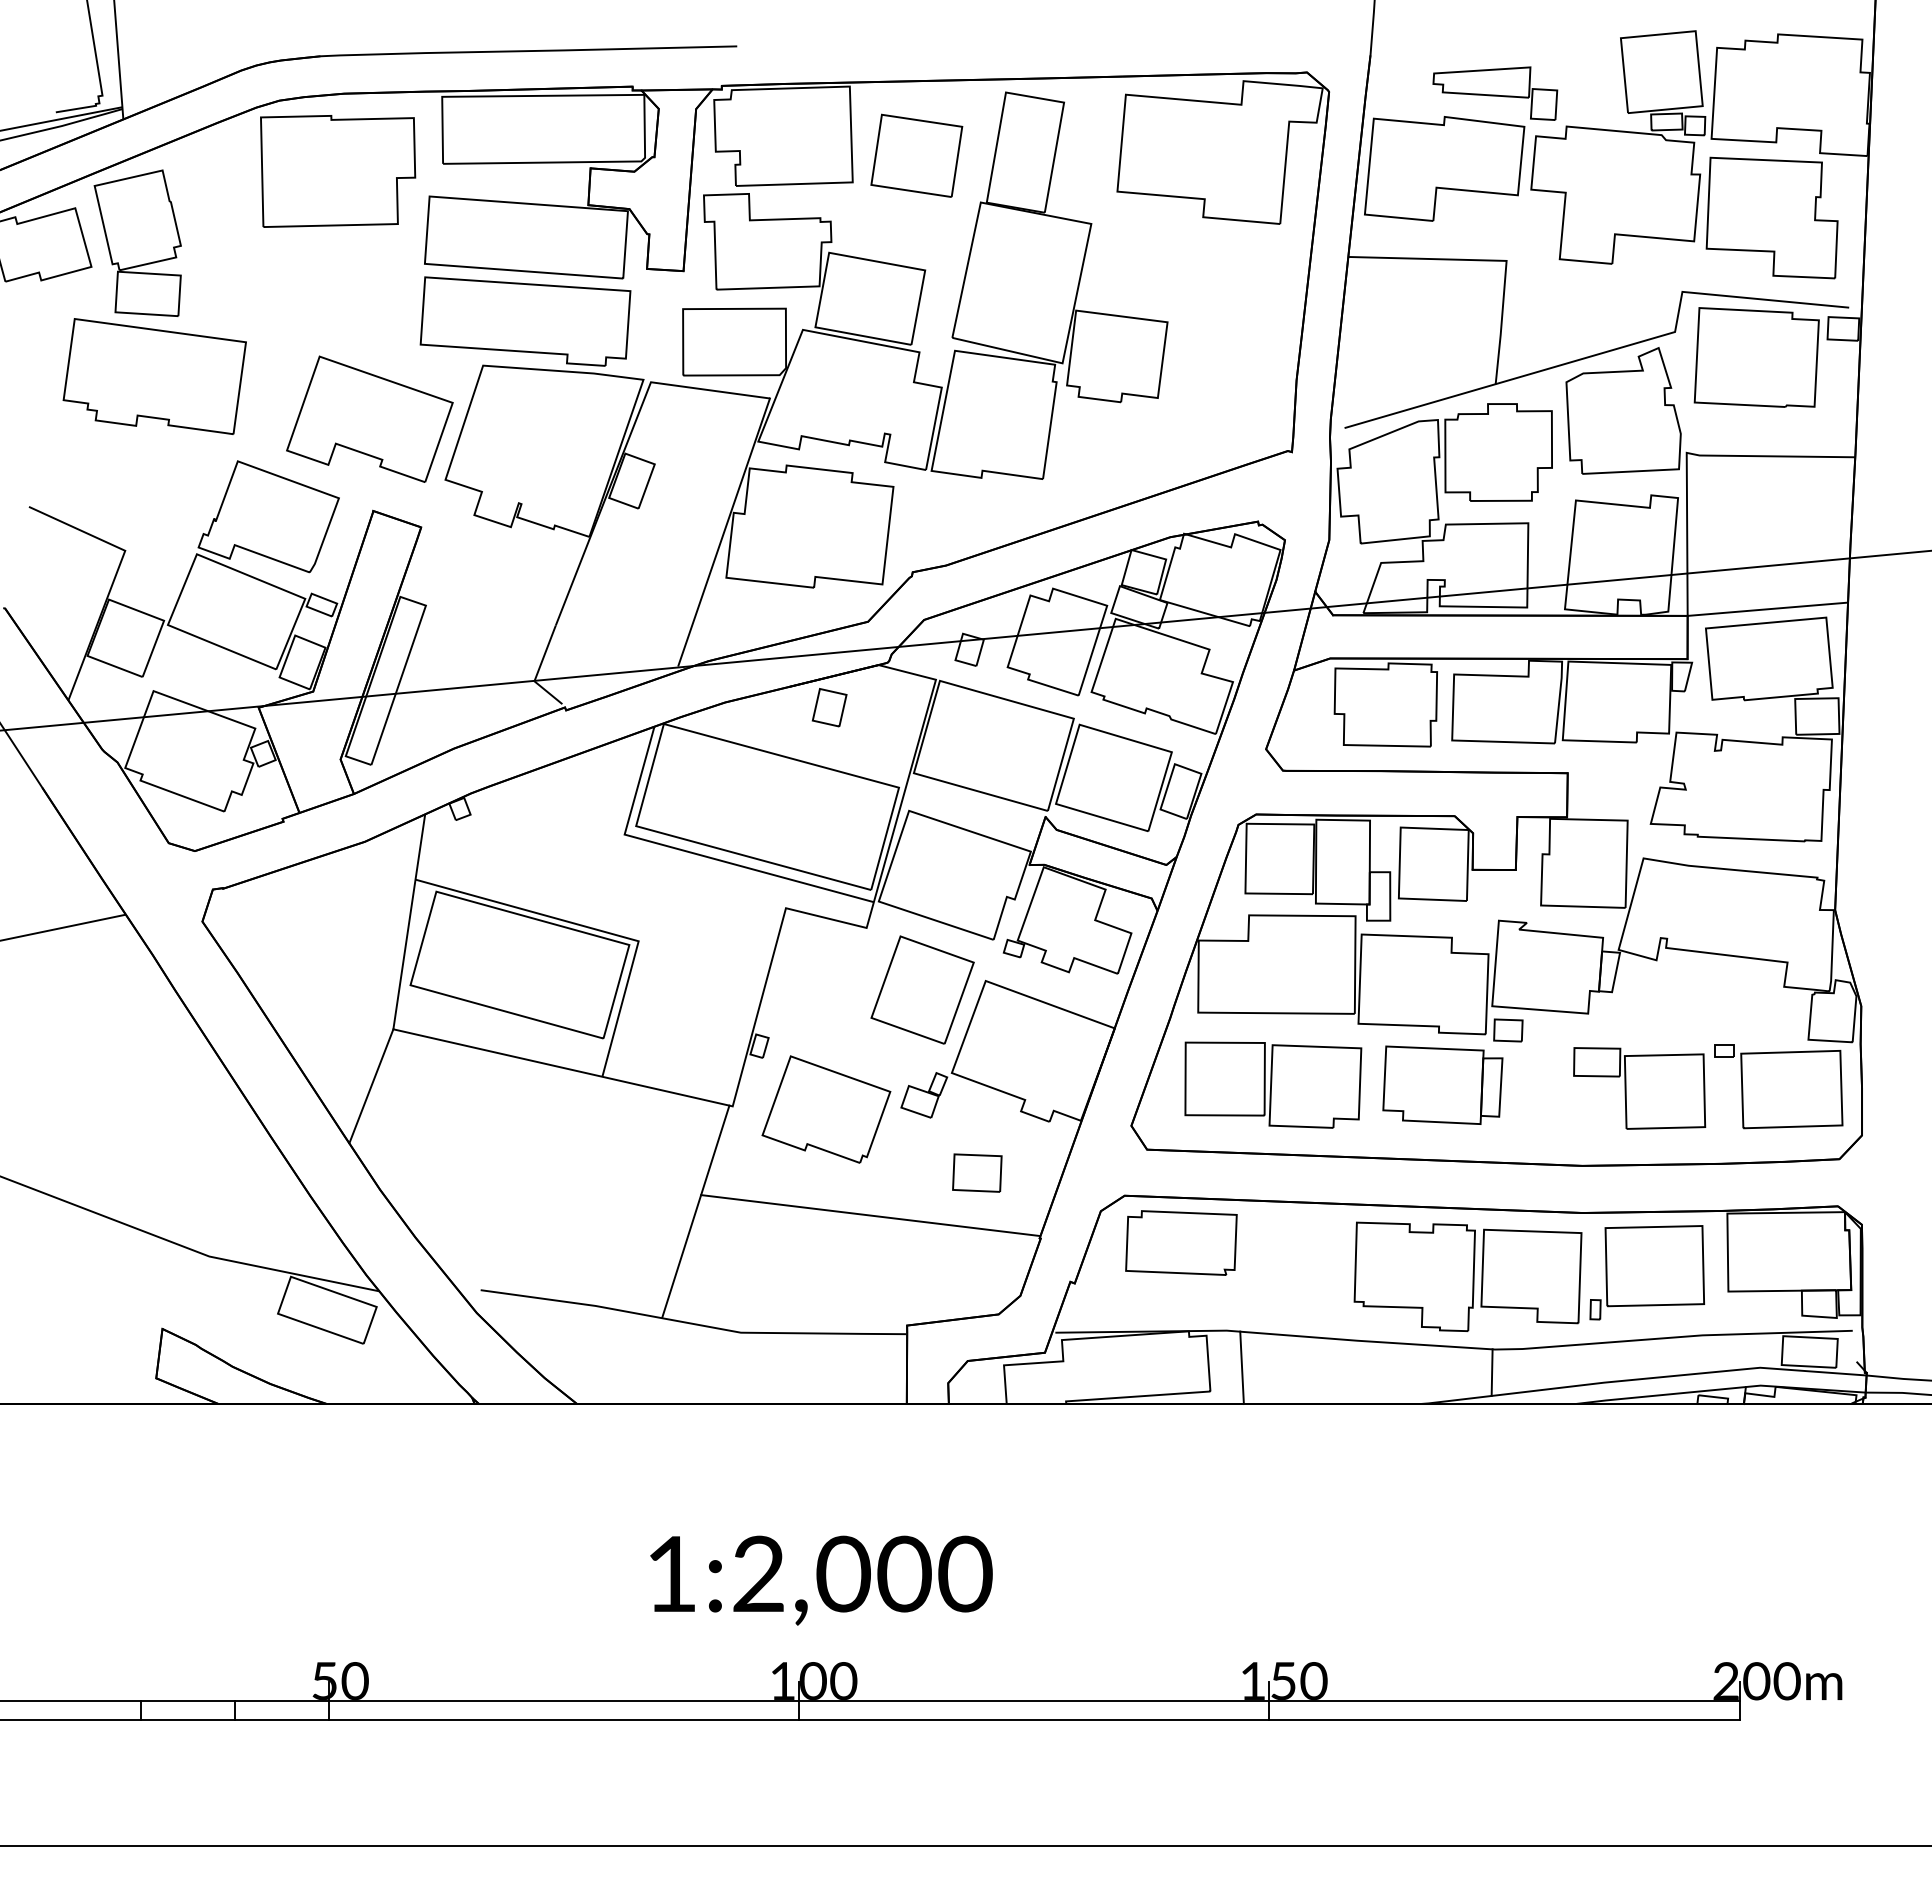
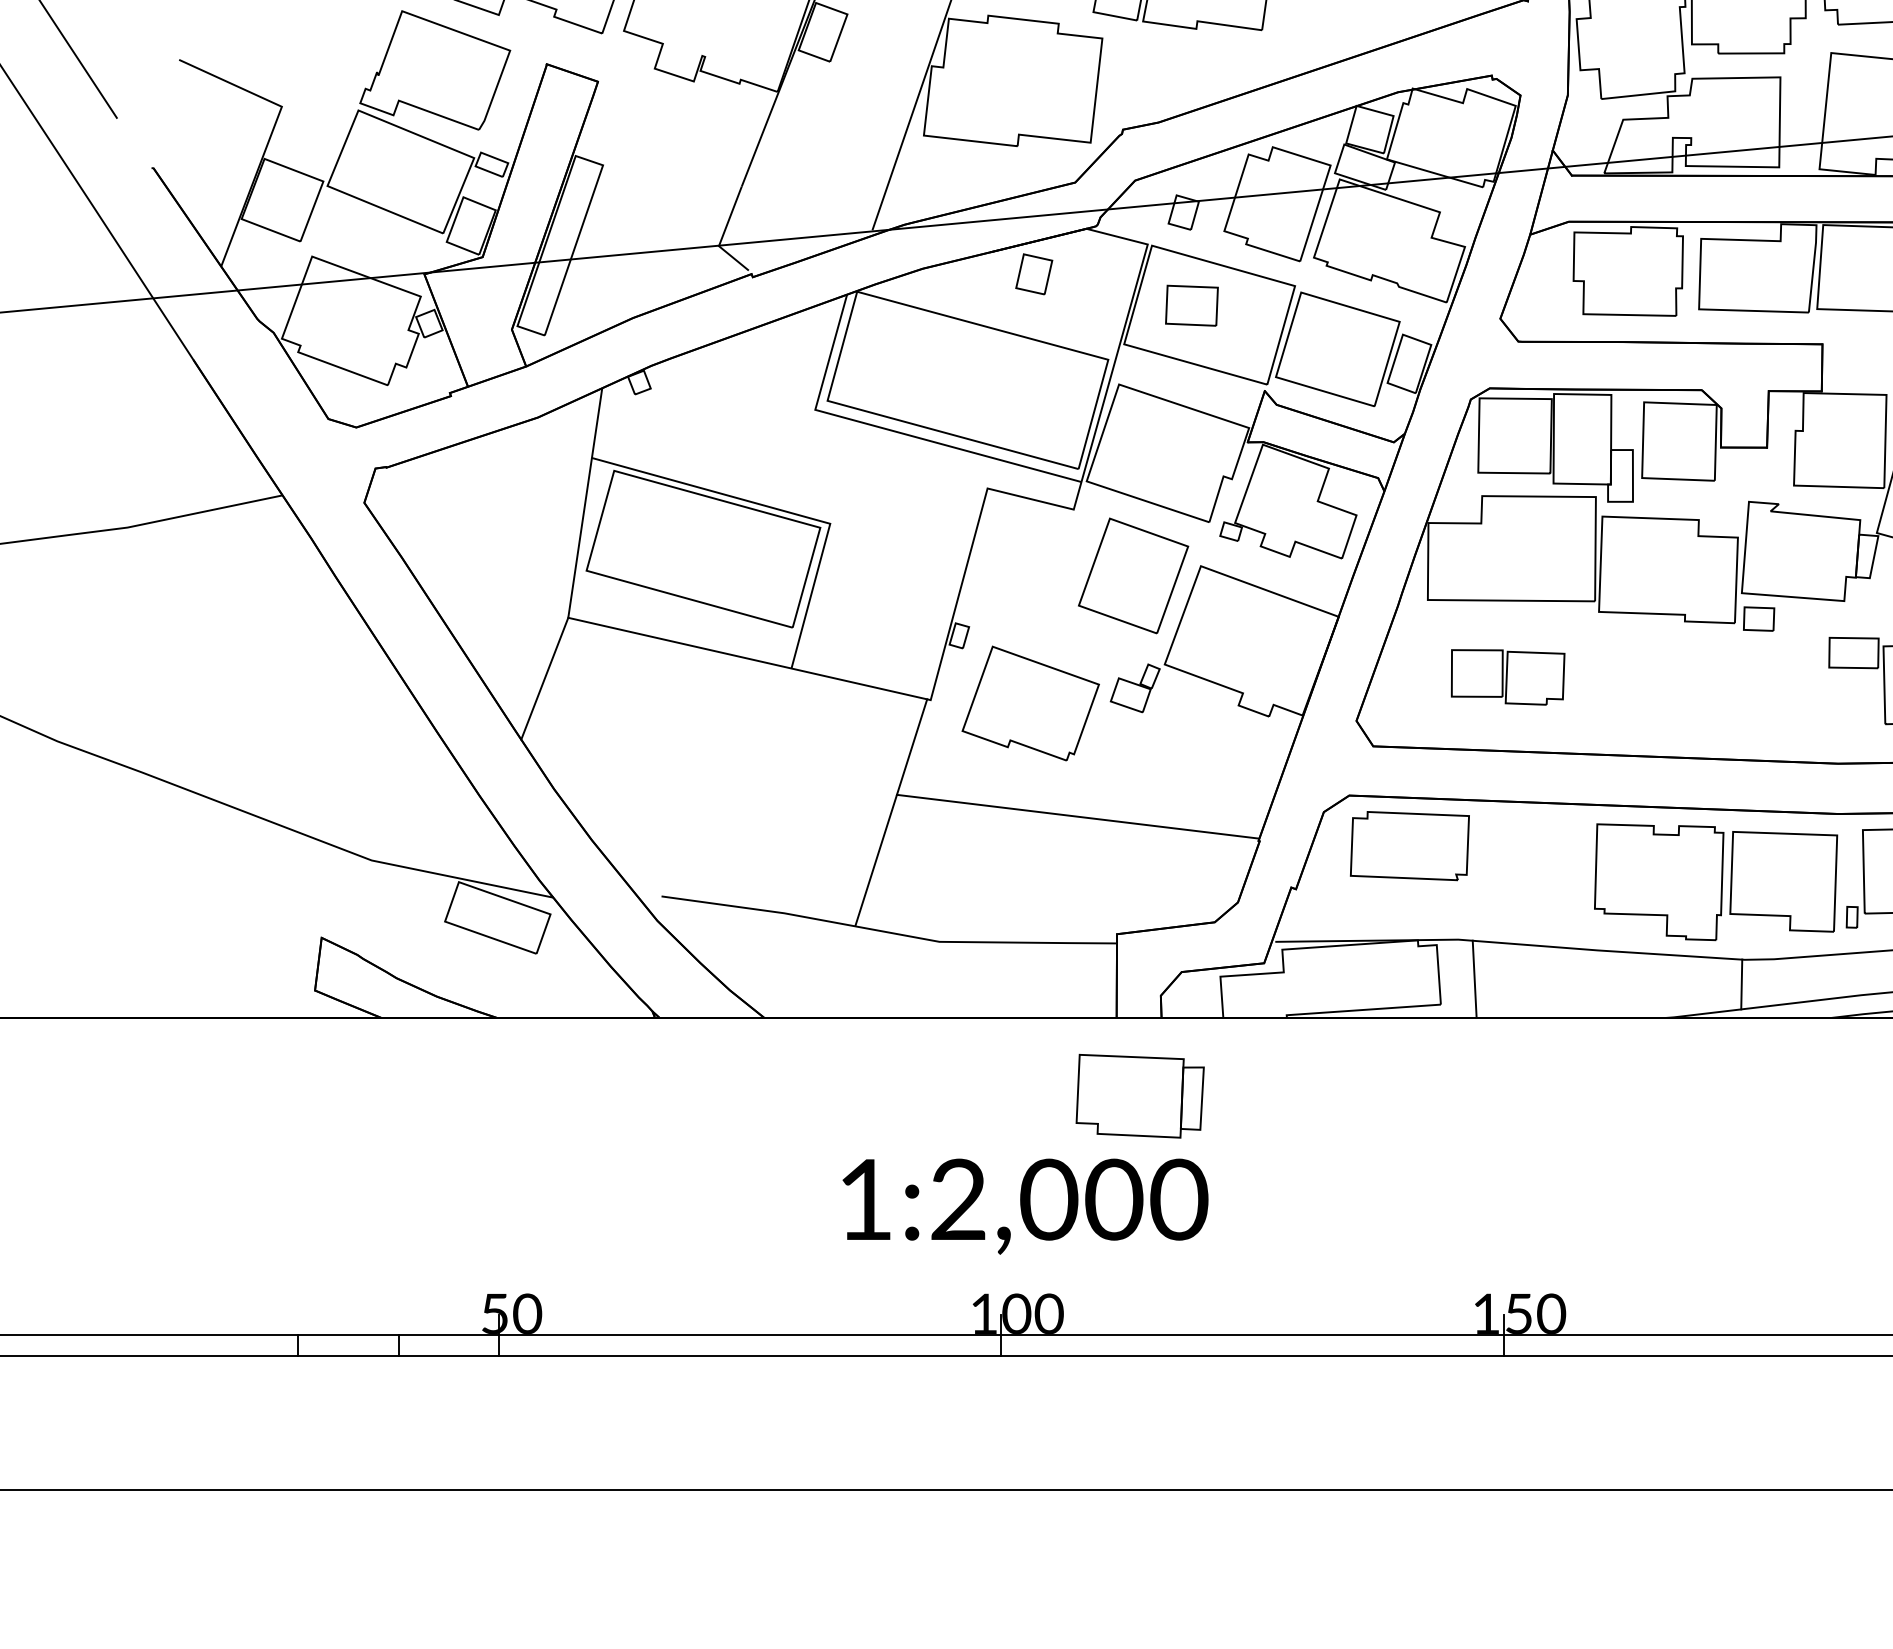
part: (1273, 1084) -> (1508, 676), size x0.6
part: (1442, 1084) -> (1139, 1095), moved
part: (977, 1172) -> (1192, 305), moved

